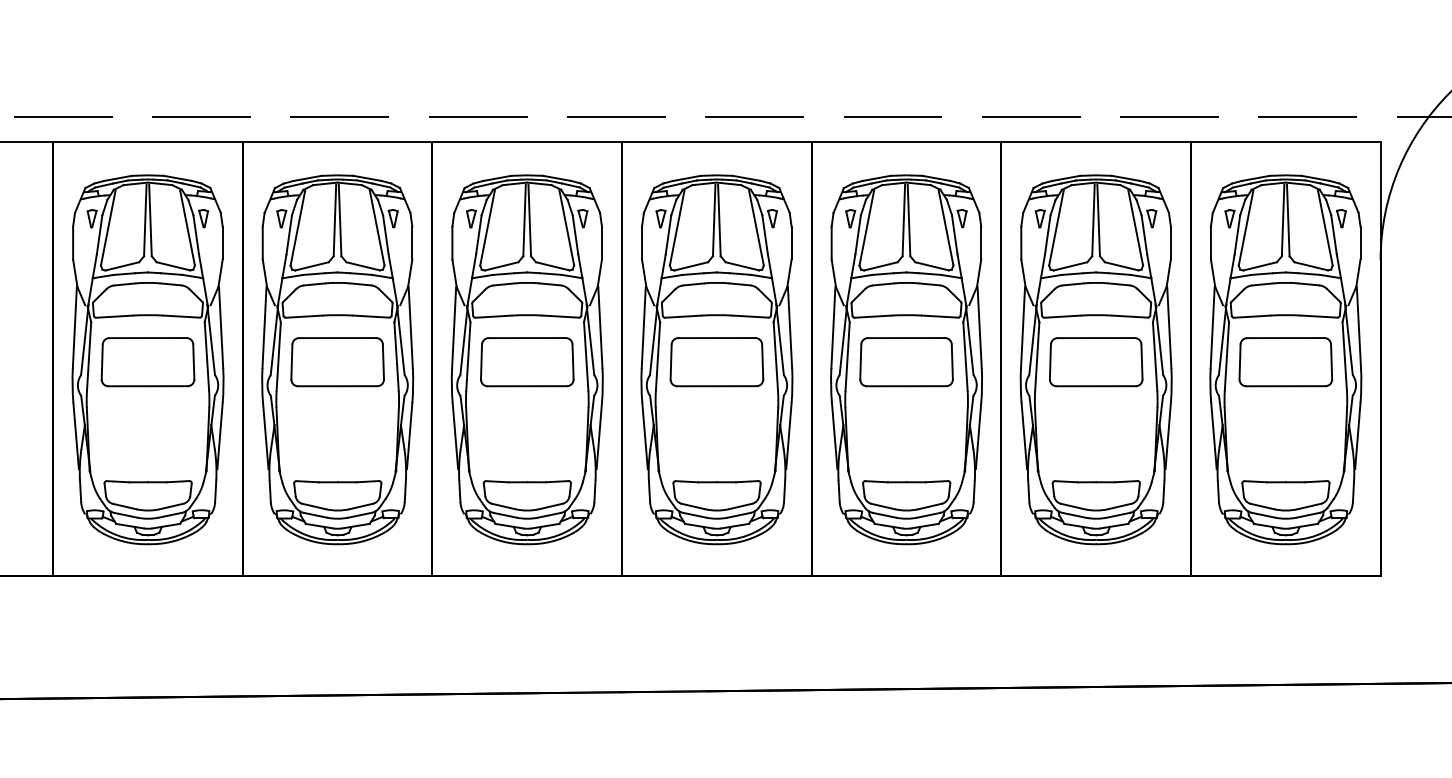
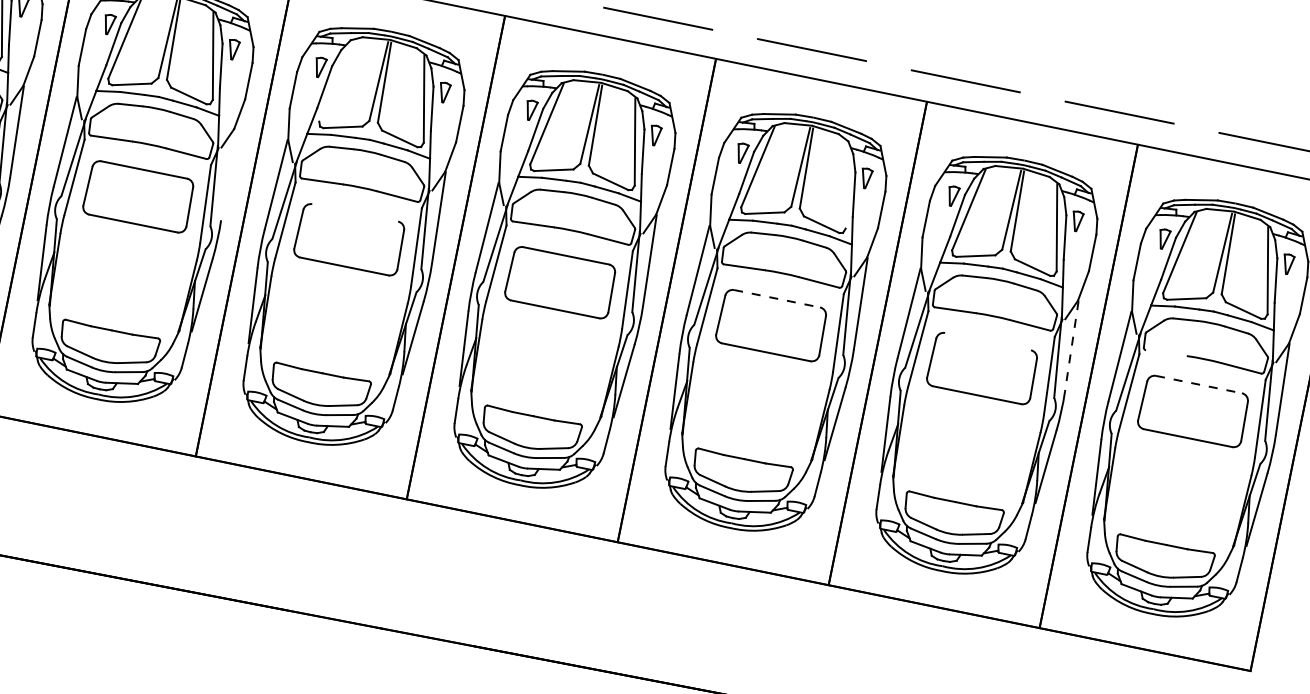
line: (487, 227) -> (335, 80), removed
line: (945, 227) -> (845, 184), removed
line: (1252, 316) -> (1166, 353), removed
line: (410, 327) -> (227, 174), removed
line: (1169, 328) -> (1071, 347), solid -> dashed
line: (526, 338) -> (354, 213), removed
line: (906, 338) -> (776, 299), solid -> dashed
line: (1095, 338) -> (987, 341), removed
line: (1285, 338) -> (1198, 384), solid -> dashed

